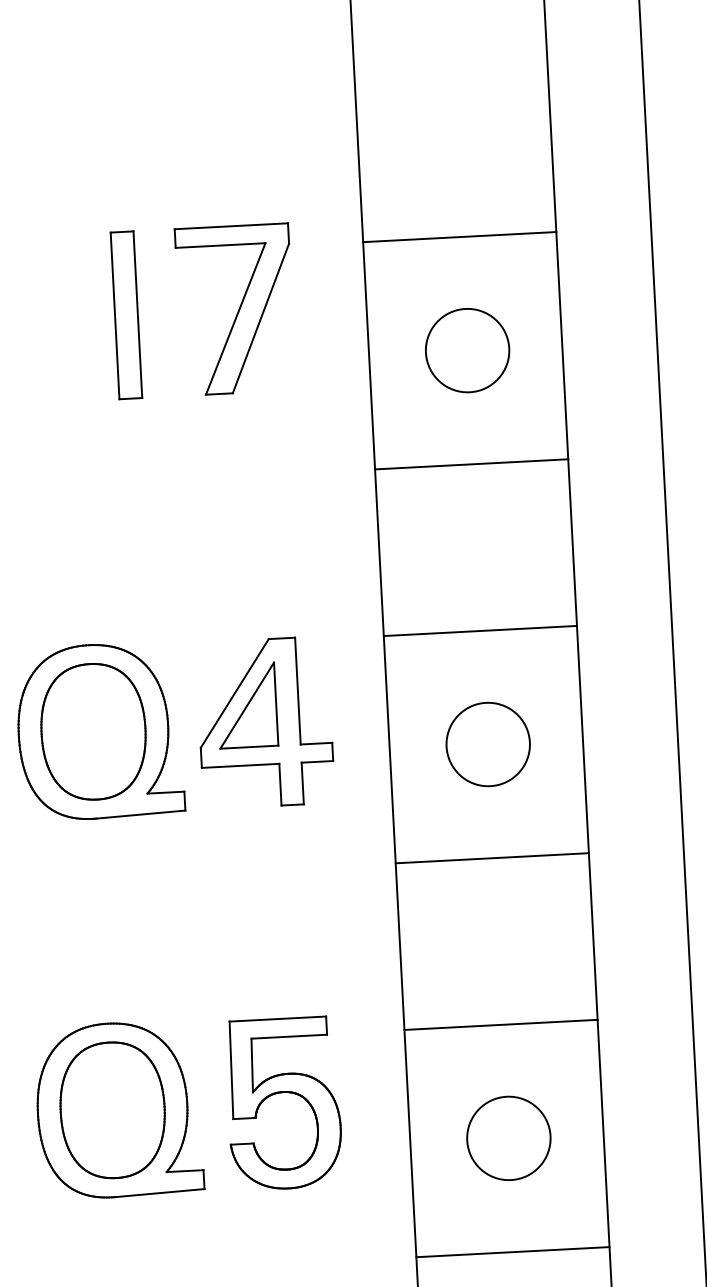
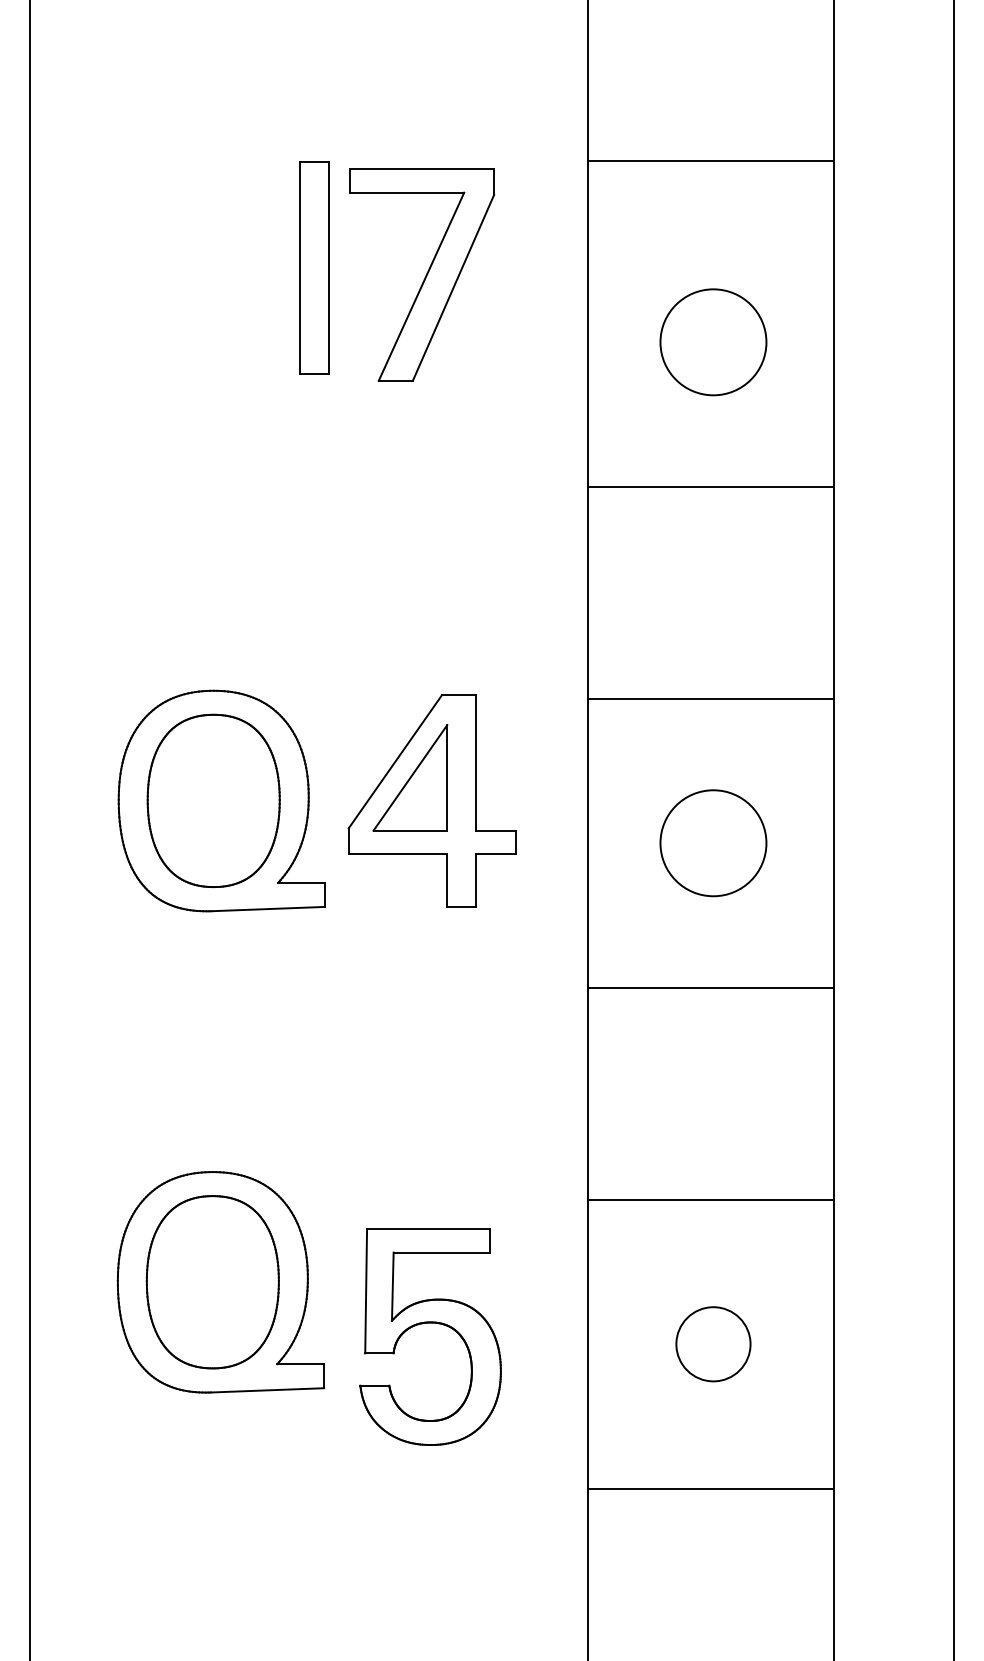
line: (459, 236) -> (710, 160), moved
part: (126, 314) -> (314, 267), moved
part: (283, 1092) -> (430, 1323), moved
circle: (508, 1138) -> (713, 1344), size x0.7

